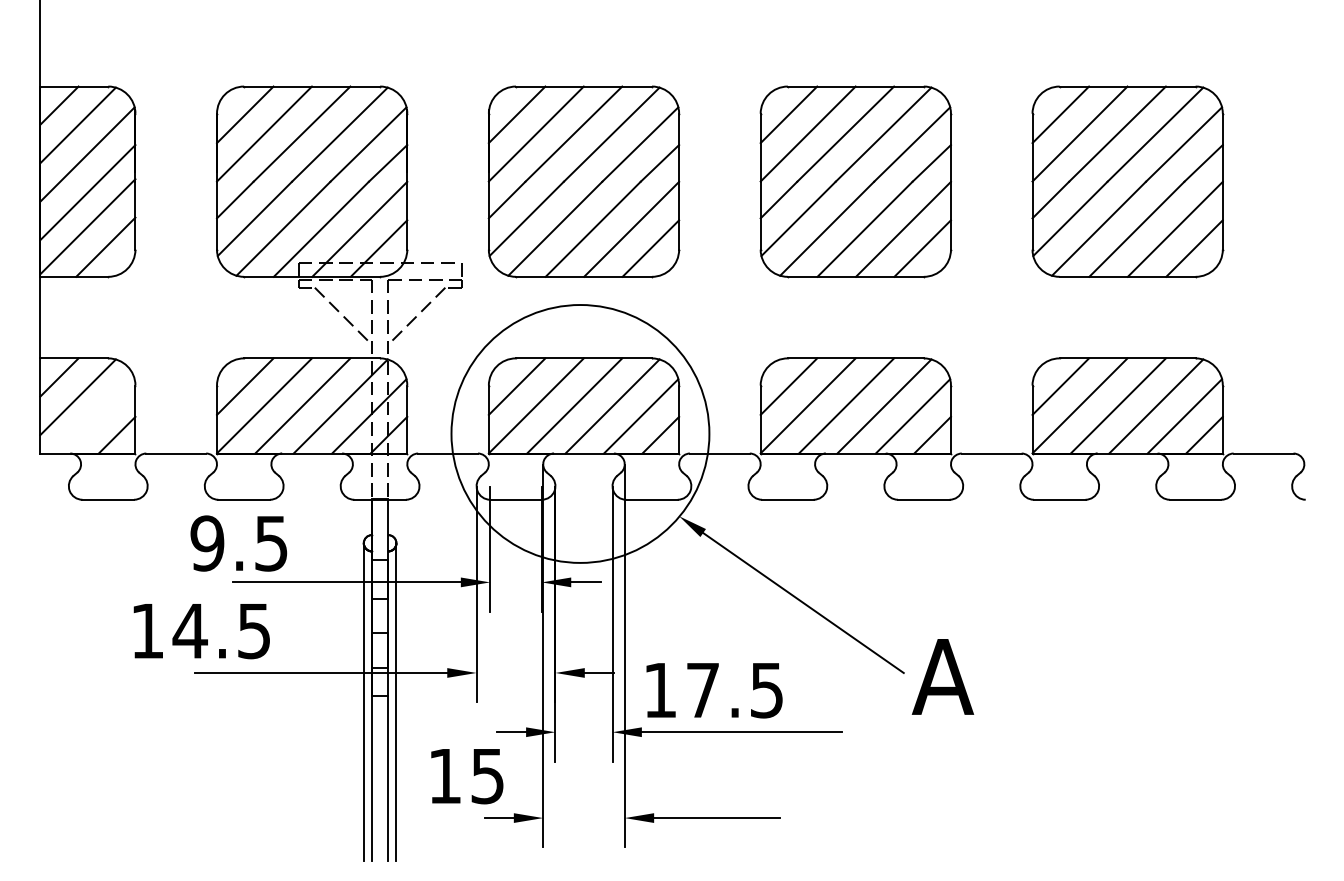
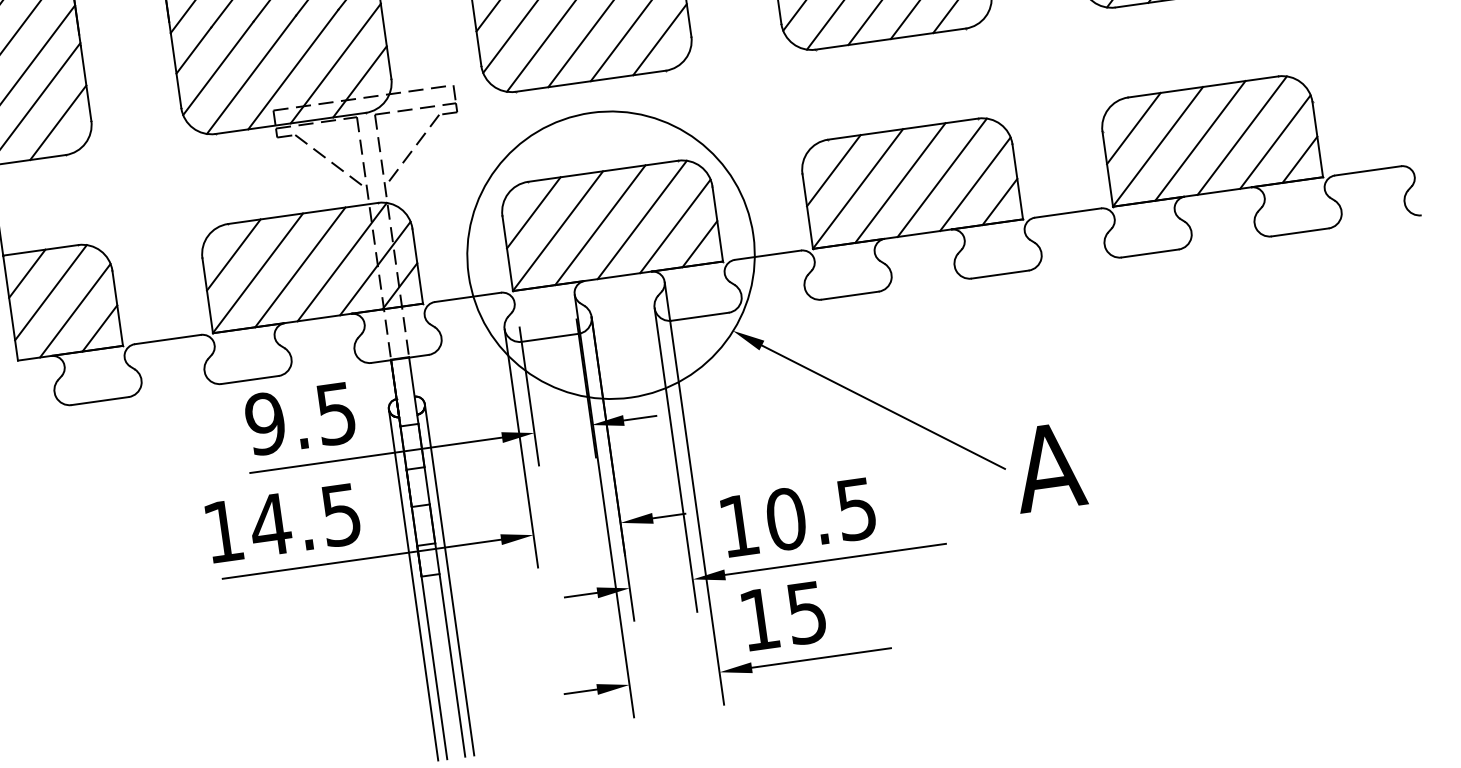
line: (97, 416) -> (75, 310), added
text: (238, 543) -> (299, 418), moved
text: (201, 631) -> (283, 523), moved
text: (702, 690) -> (785, 519), 17.5 -> 10.5
text: (467, 776) -> (784, 616), moved

